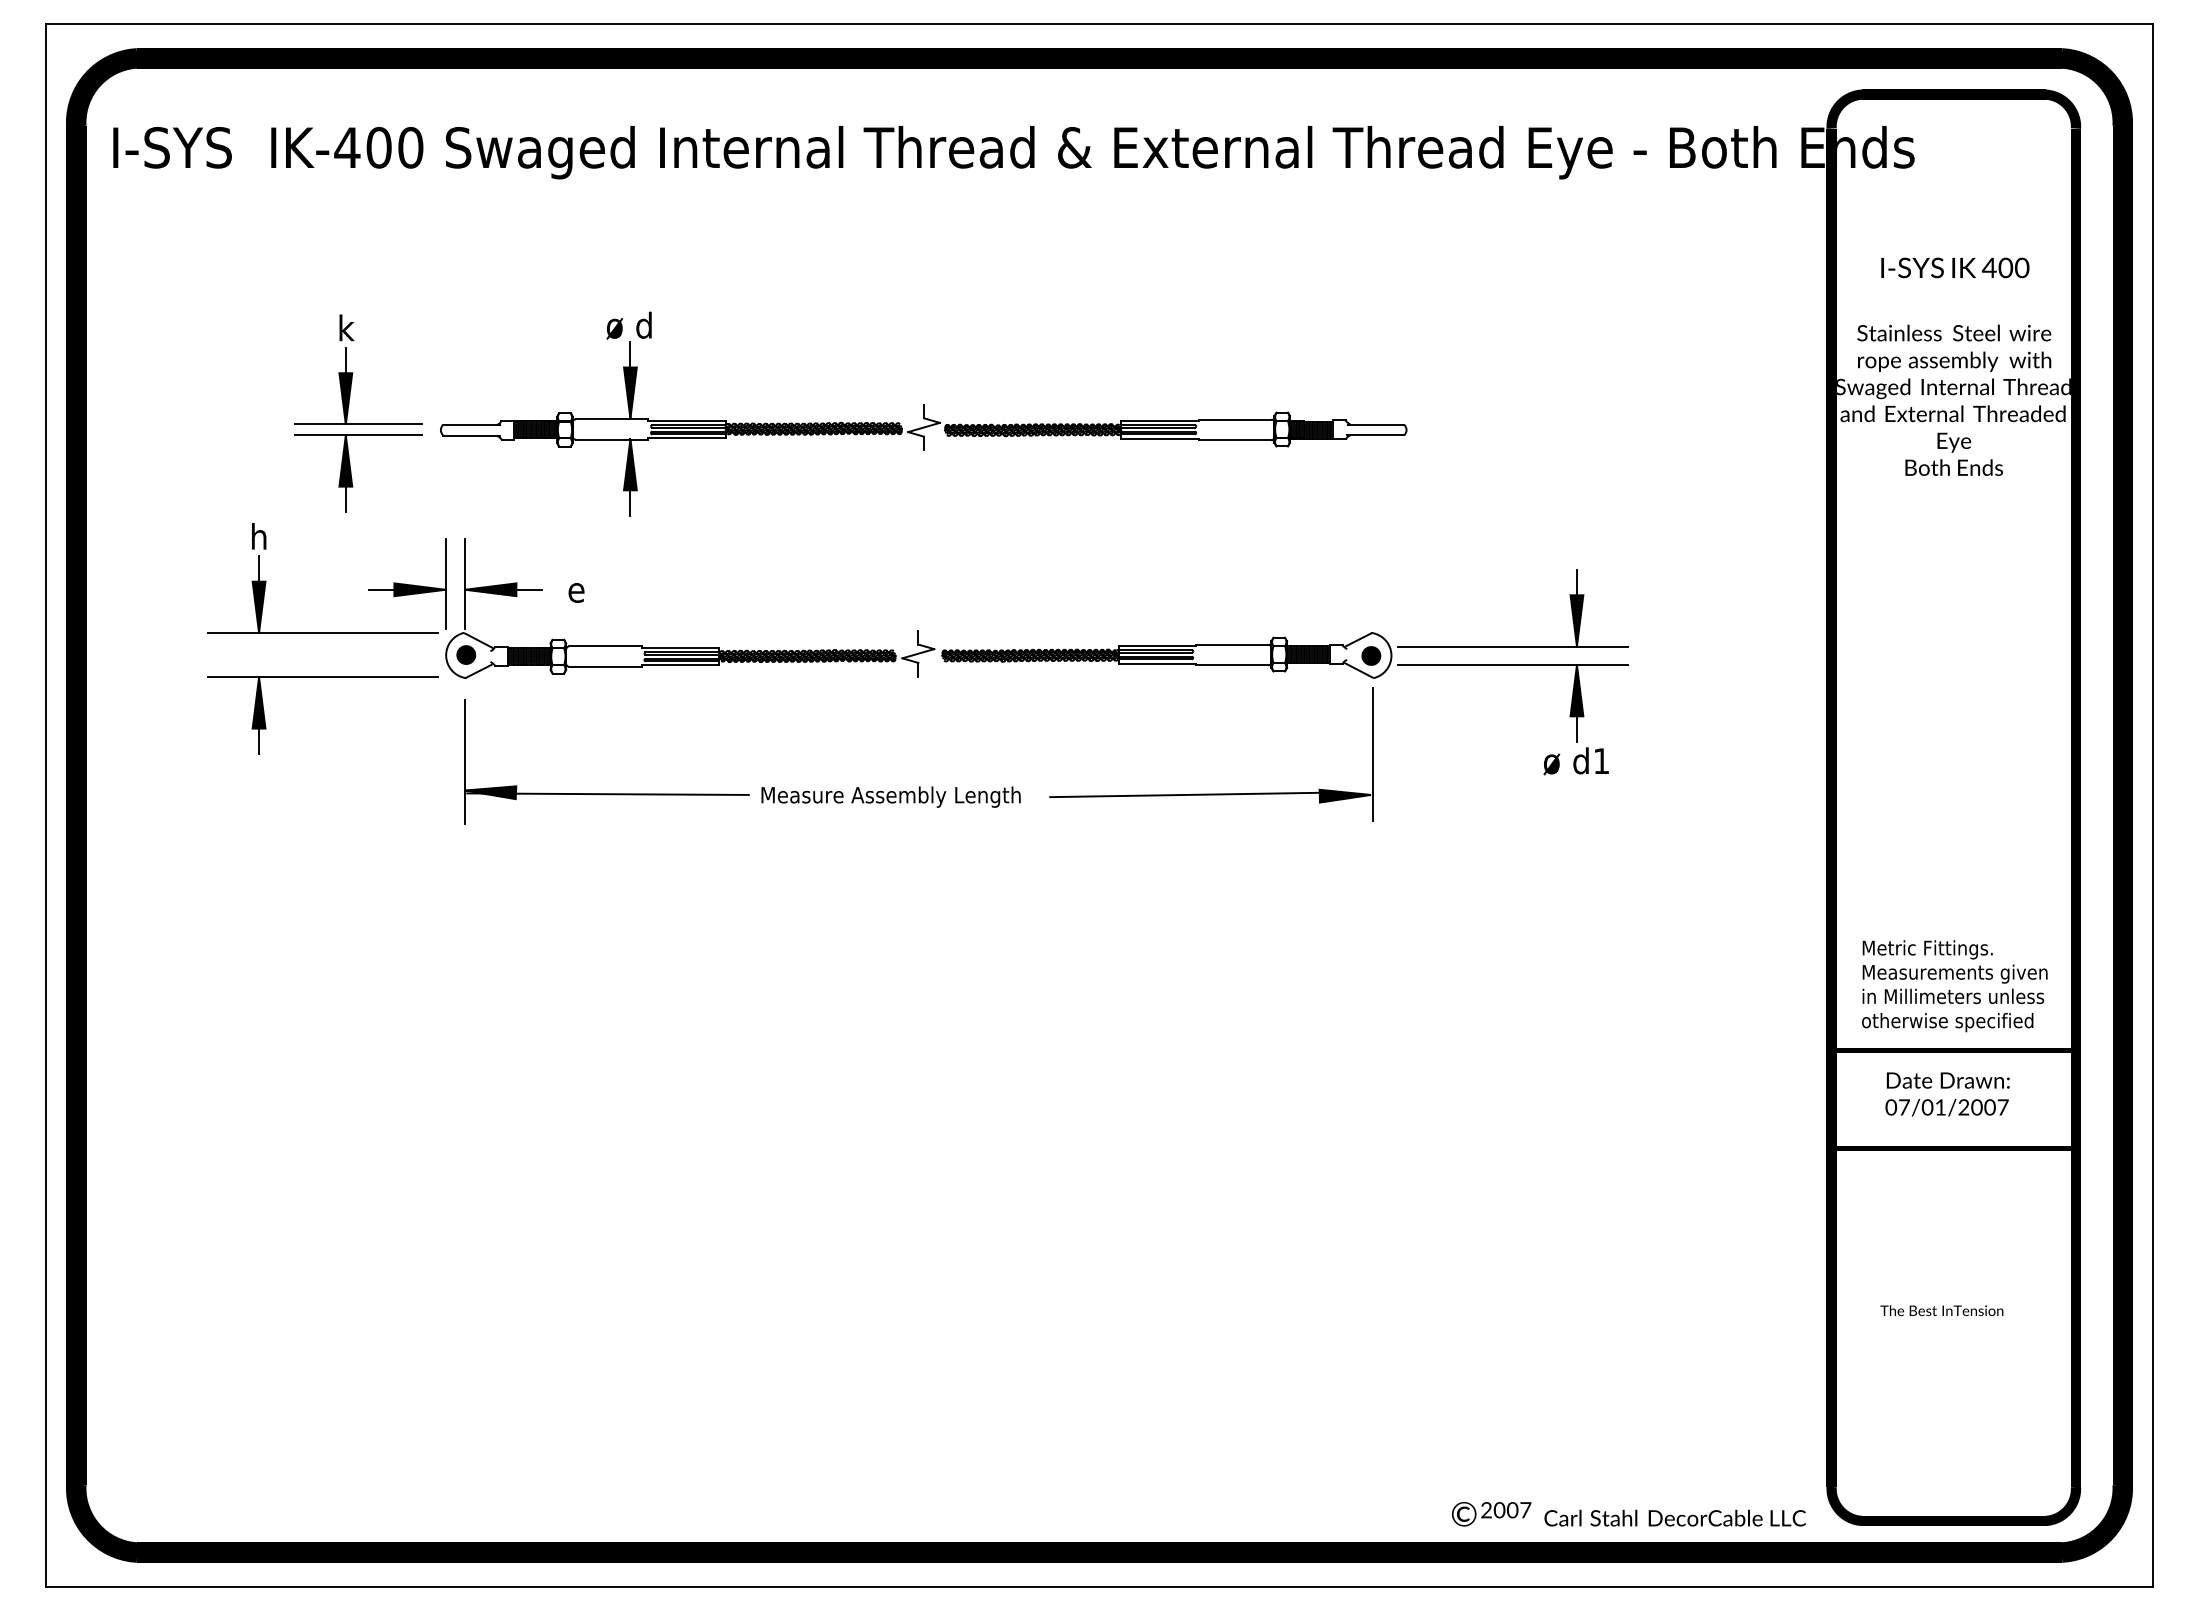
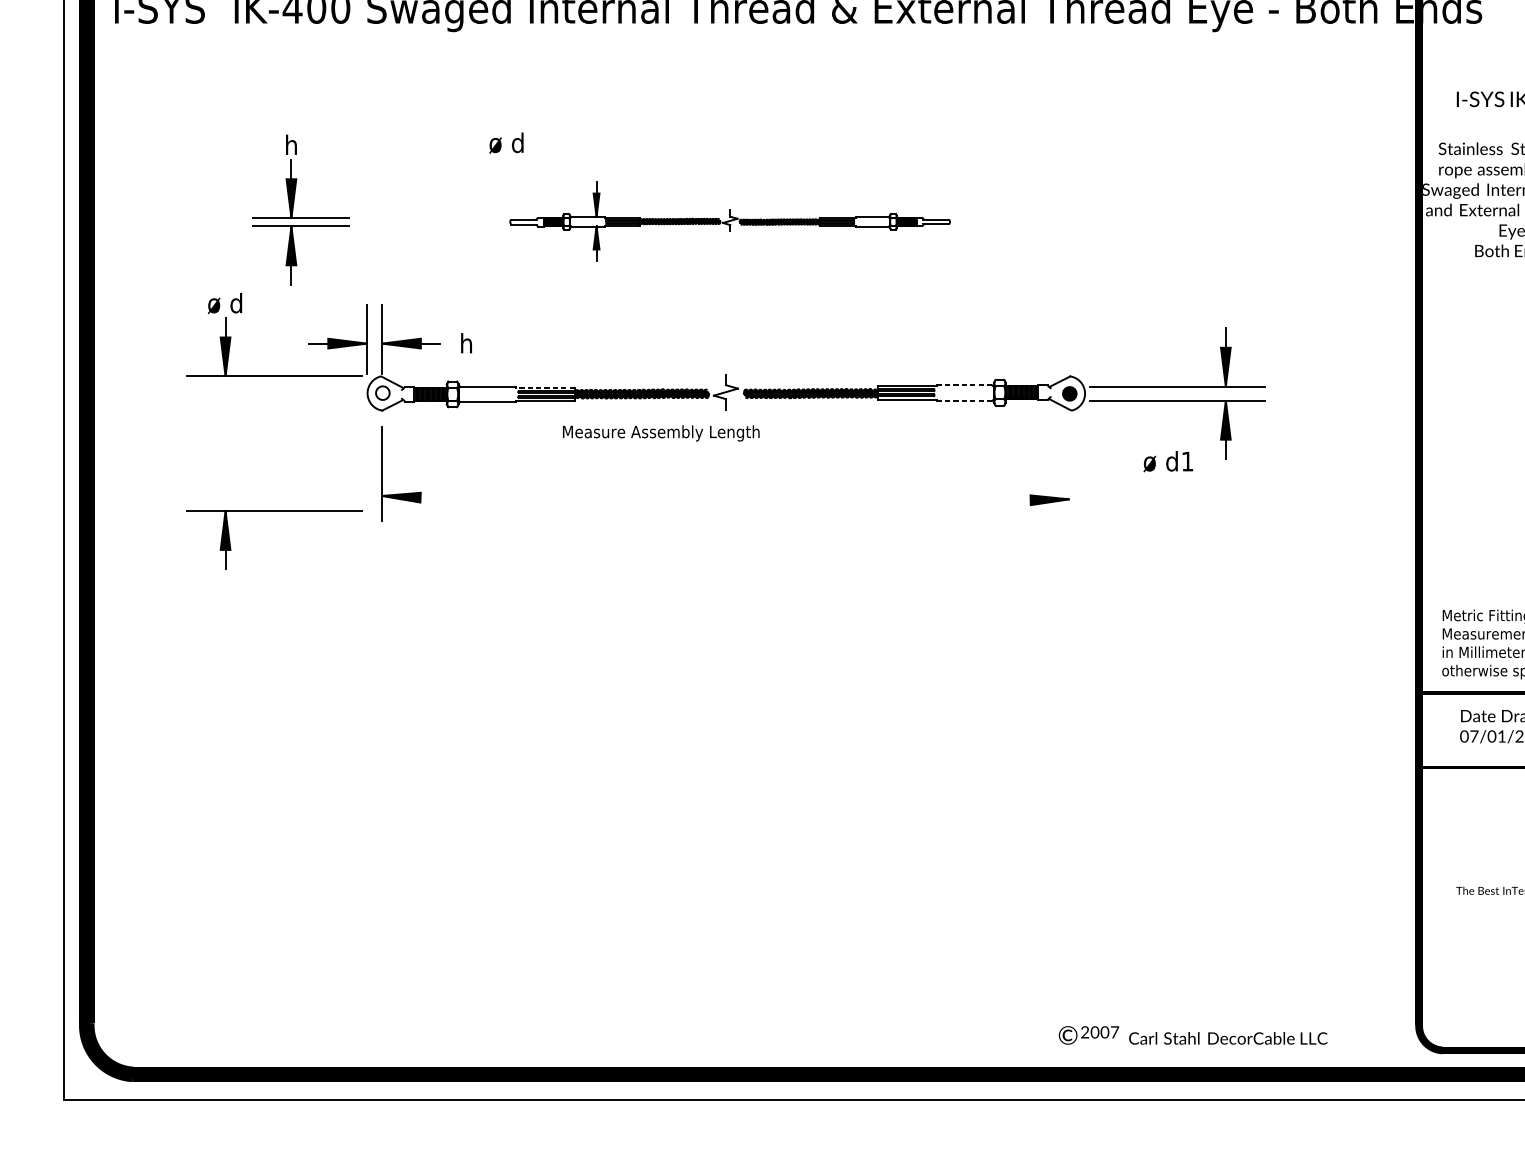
text: (346, 327) -> (291, 144), k -> h
part: (923, 428) -> (729, 221), size x0.6
text: (257, 536) -> (224, 303), h -> ø d
text: (576, 589) -> (466, 343), e -> h
line: (1232, 644) -> (964, 385), solid -> dashed
line: (680, 647) -> (545, 387), solid -> dashed
fill: (466, 655) -> (383, 393), removed
line: (1232, 665) -> (964, 401), solid -> dashed
part: (322, 677) -> (273, 511), moved
line: (1372, 754) -> (1070, 468), removed
text: (1575, 761) -> (1167, 461), moved
line: (607, 793) -> (490, 498), removed
line: (1185, 794) -> (928, 499), removed
text: (890, 796) -> (660, 432), moved
text: (1628, 1514) -> (1192, 1035), moved

